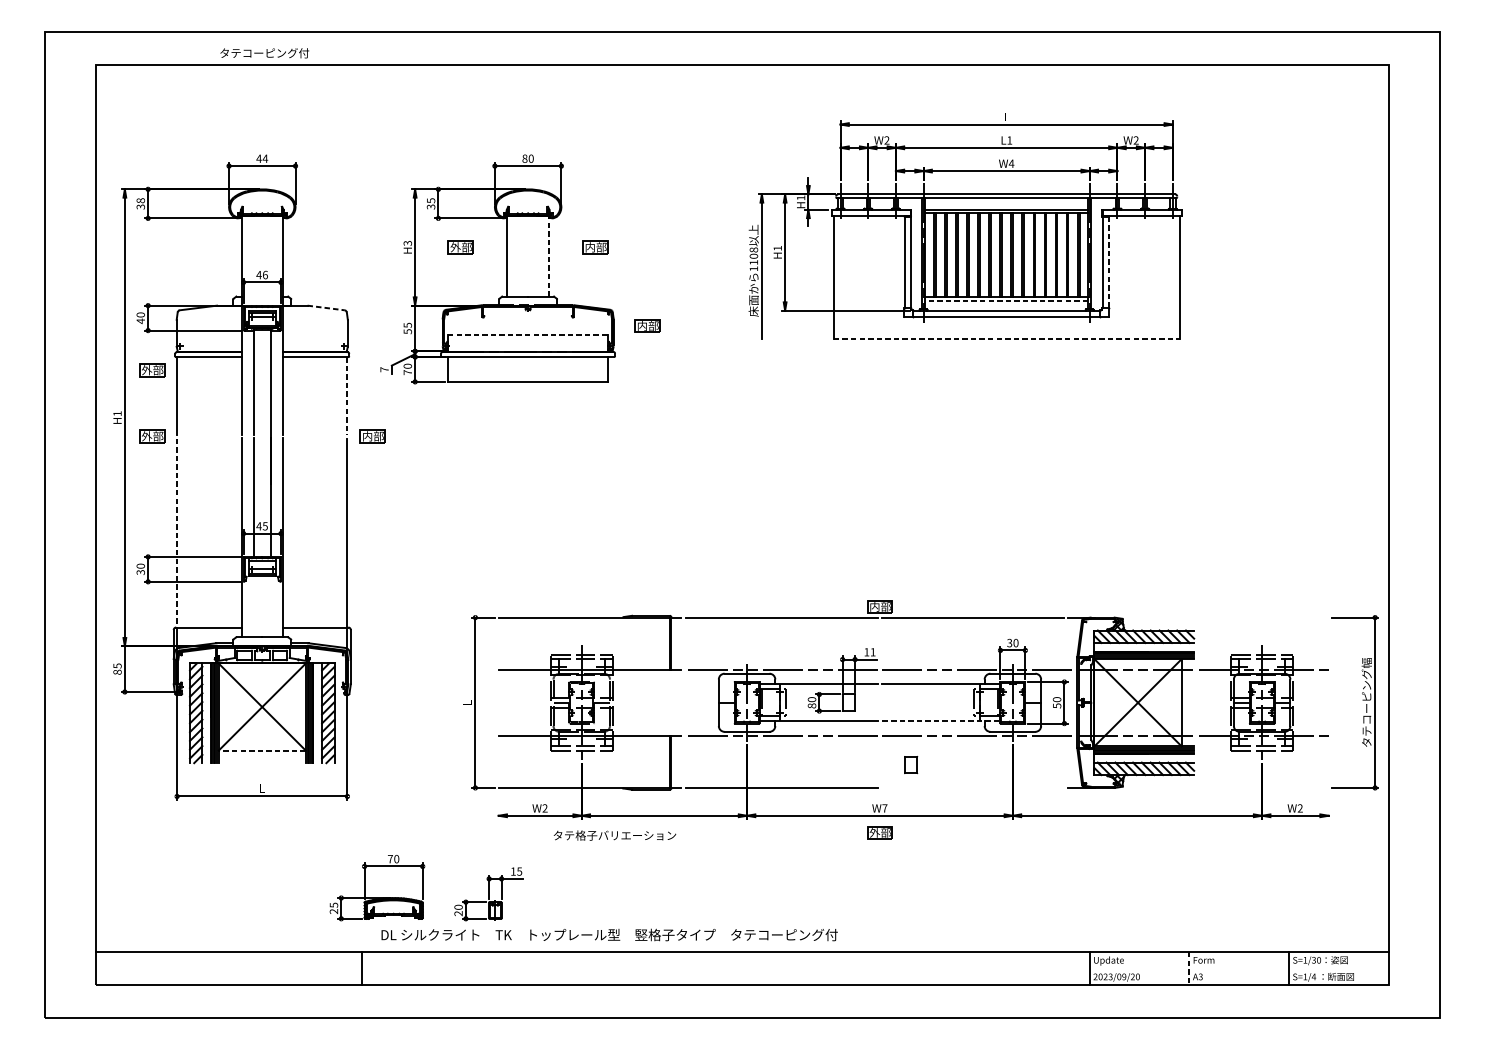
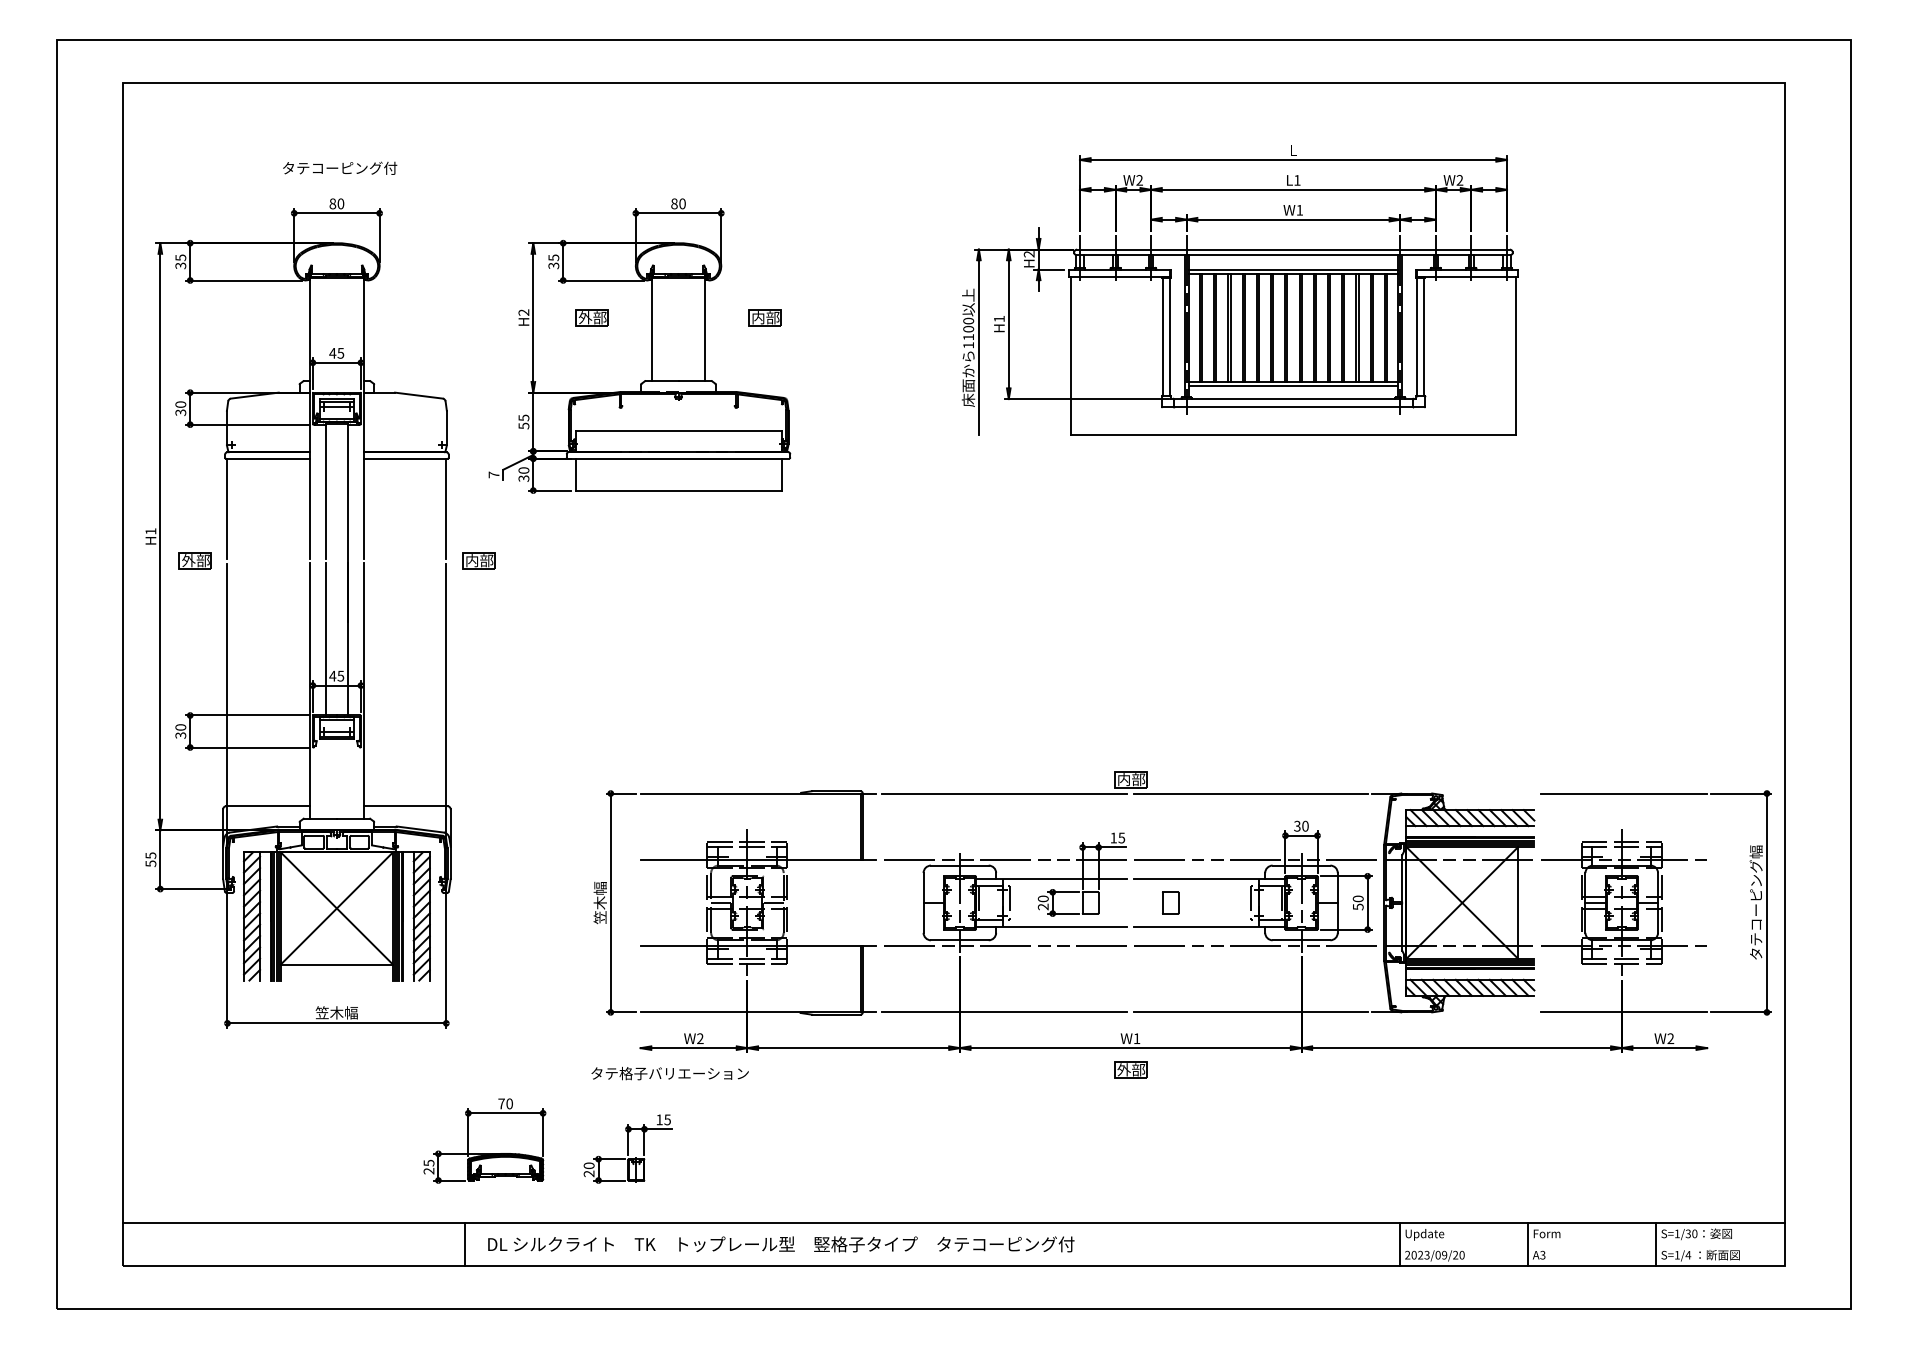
text: (265, 52) -> (340, 167), moved
text: (261, 158) -> (336, 203), 44 -> 80
text: (1011, 163) -> (1299, 210), W4 -> W1
text: (800, 198) -> (1028, 254), H1 -> H2
text: (140, 200) -> (180, 257), 38 -> 35
text: (408, 243) -> (524, 312), H3 -> H2
text: (753, 249) -> (968, 320), 1108 -> 1100
line: (549, 256) -> (705, 329), dashed -> solid
line: (1108, 262) -> (1424, 337), dashed -> solid
text: (265, 274) -> (340, 352), 46 -> 45
line: (1006, 300) -> (1293, 386), dashed -> solid
line: (326, 307) -> (419, 395), dashed -> solid
text: (140, 321) -> (180, 412), 40 -> 30
part: (647, 325) -> (831, 418), removed
line: (528, 335) -> (679, 430), dashed -> solid
line: (1006, 339) -> (1293, 435), dashed -> solid
part: (151, 370) -> (194, 475), removed
text: (407, 372) -> (523, 478), 70 -> 30
line: (347, 396) -> (446, 509), dashed -> solid
line: (177, 533) -> (227, 685), dashed -> solid
line: (1264, 617) -> (1624, 793), added
text: (872, 651) -> (1121, 837), 11 -> 15
text: (117, 672) -> (150, 863), 85 -> 55
text: (466, 702) -> (599, 902), L -> 笠木幅
text: (812, 705) -> (1043, 906), 80 -> 20
line: (941, 721) -> (1209, 926), dashed -> solid
line: (261, 750) -> (336, 964), dashed -> solid
part: (910, 764) -> (1170, 902), moved
text: (261, 788) -> (336, 1012), L -> 笠木幅
line: (973, 788) -> (1250, 1012), added
line: (1264, 788) -> (1624, 1012), added
text: (884, 808) -> (1136, 1038), W7 -> W1
text: (614, 835) -> (669, 1073), moved
text: (609, 935) -> (781, 1244), moved
line: (1189, 969) -> (1528, 1245), dashed -> solid

